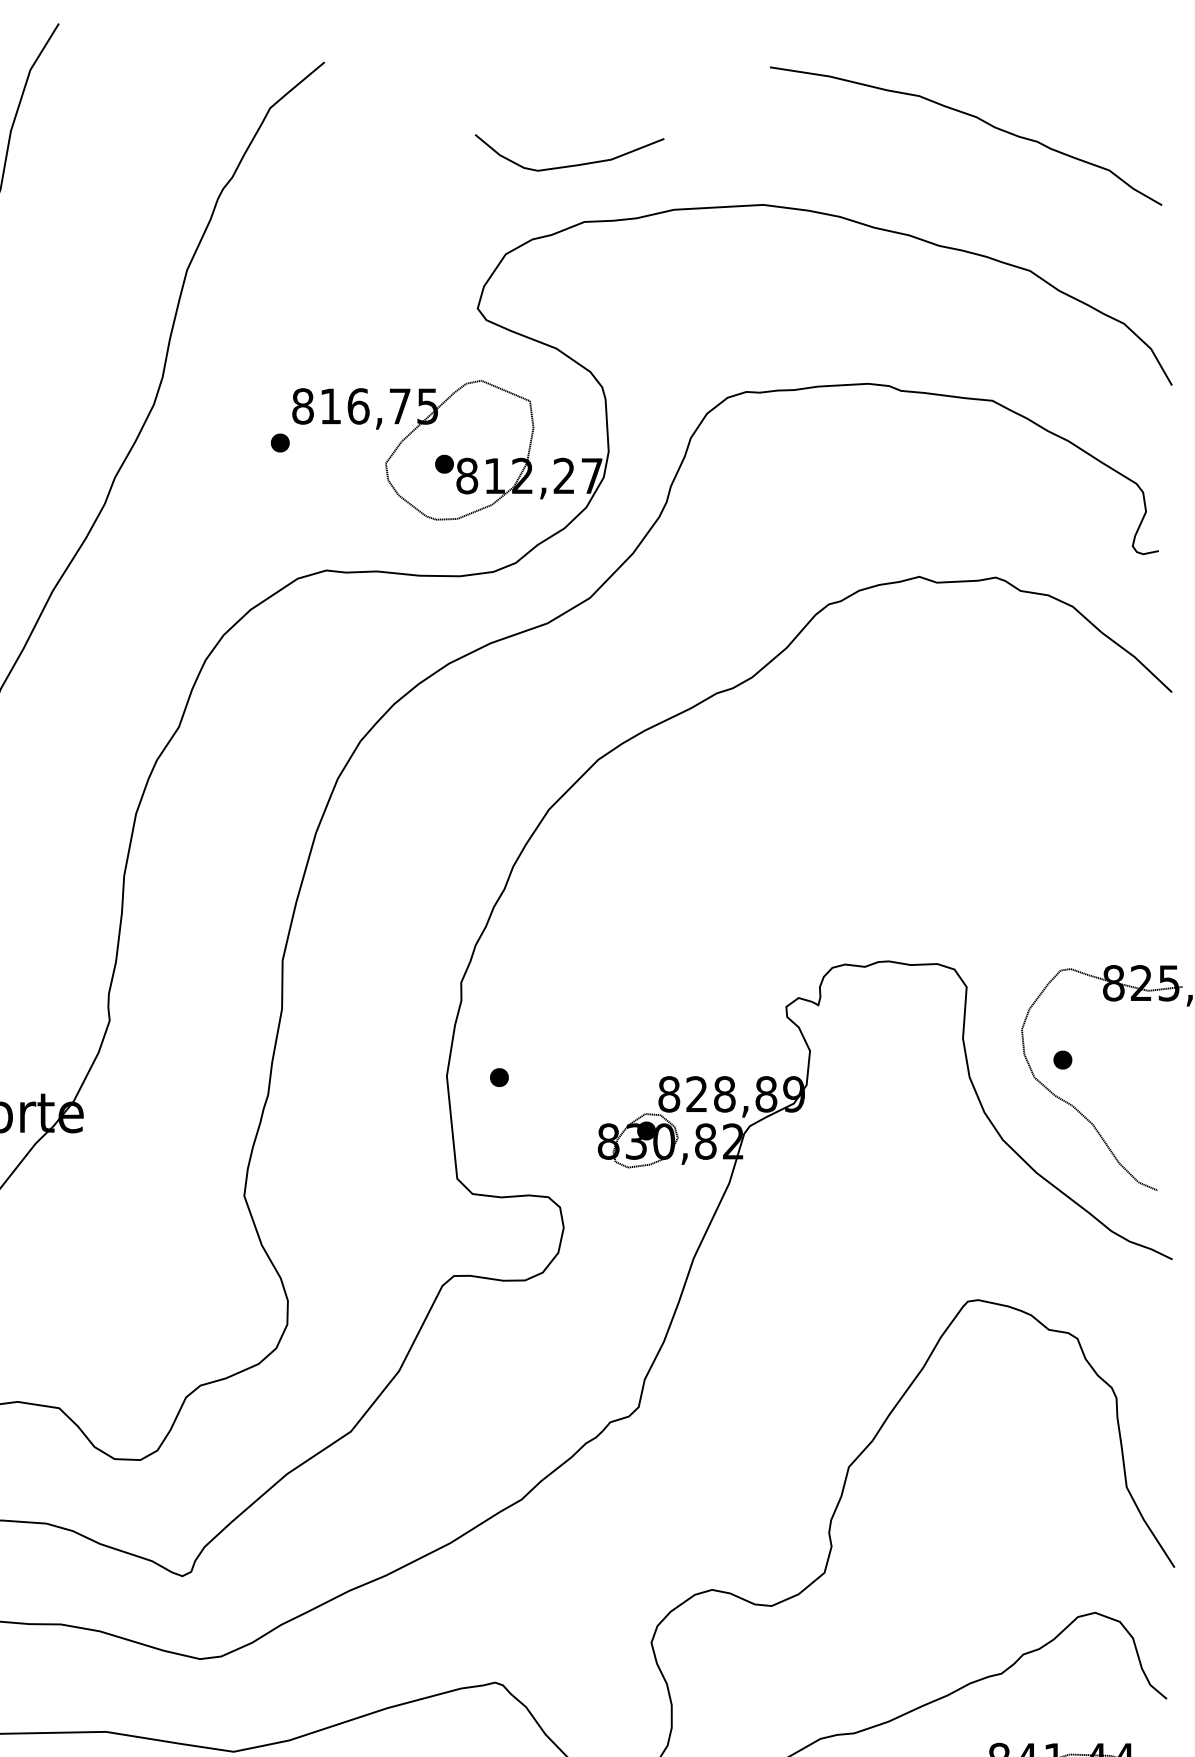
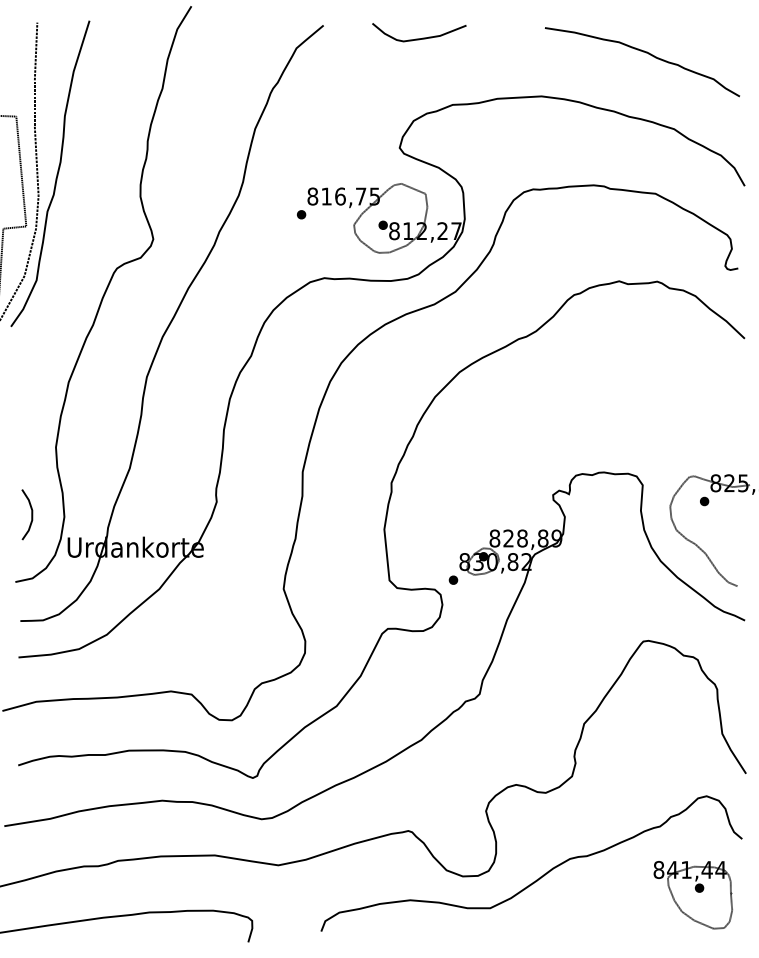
curve: (575, 162) -> (422, 37), moved
part: (1062, 1060) -> (704, 501), moved
part: (499, 1076) -> (453, 579), moved

